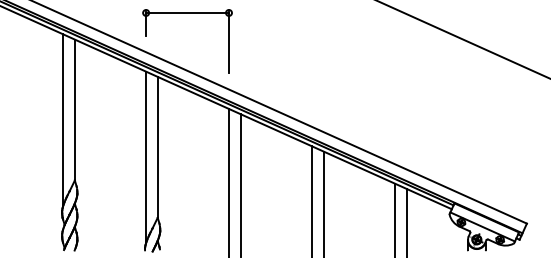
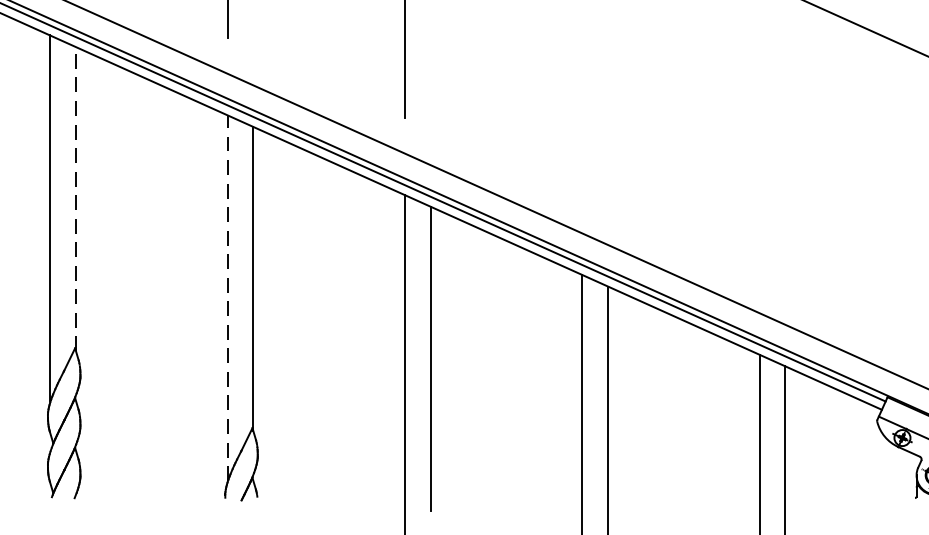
line: (75, 110) -> (76, 198), solid -> dashed
line: (146, 156) -> (228, 296), solid -> dashed

